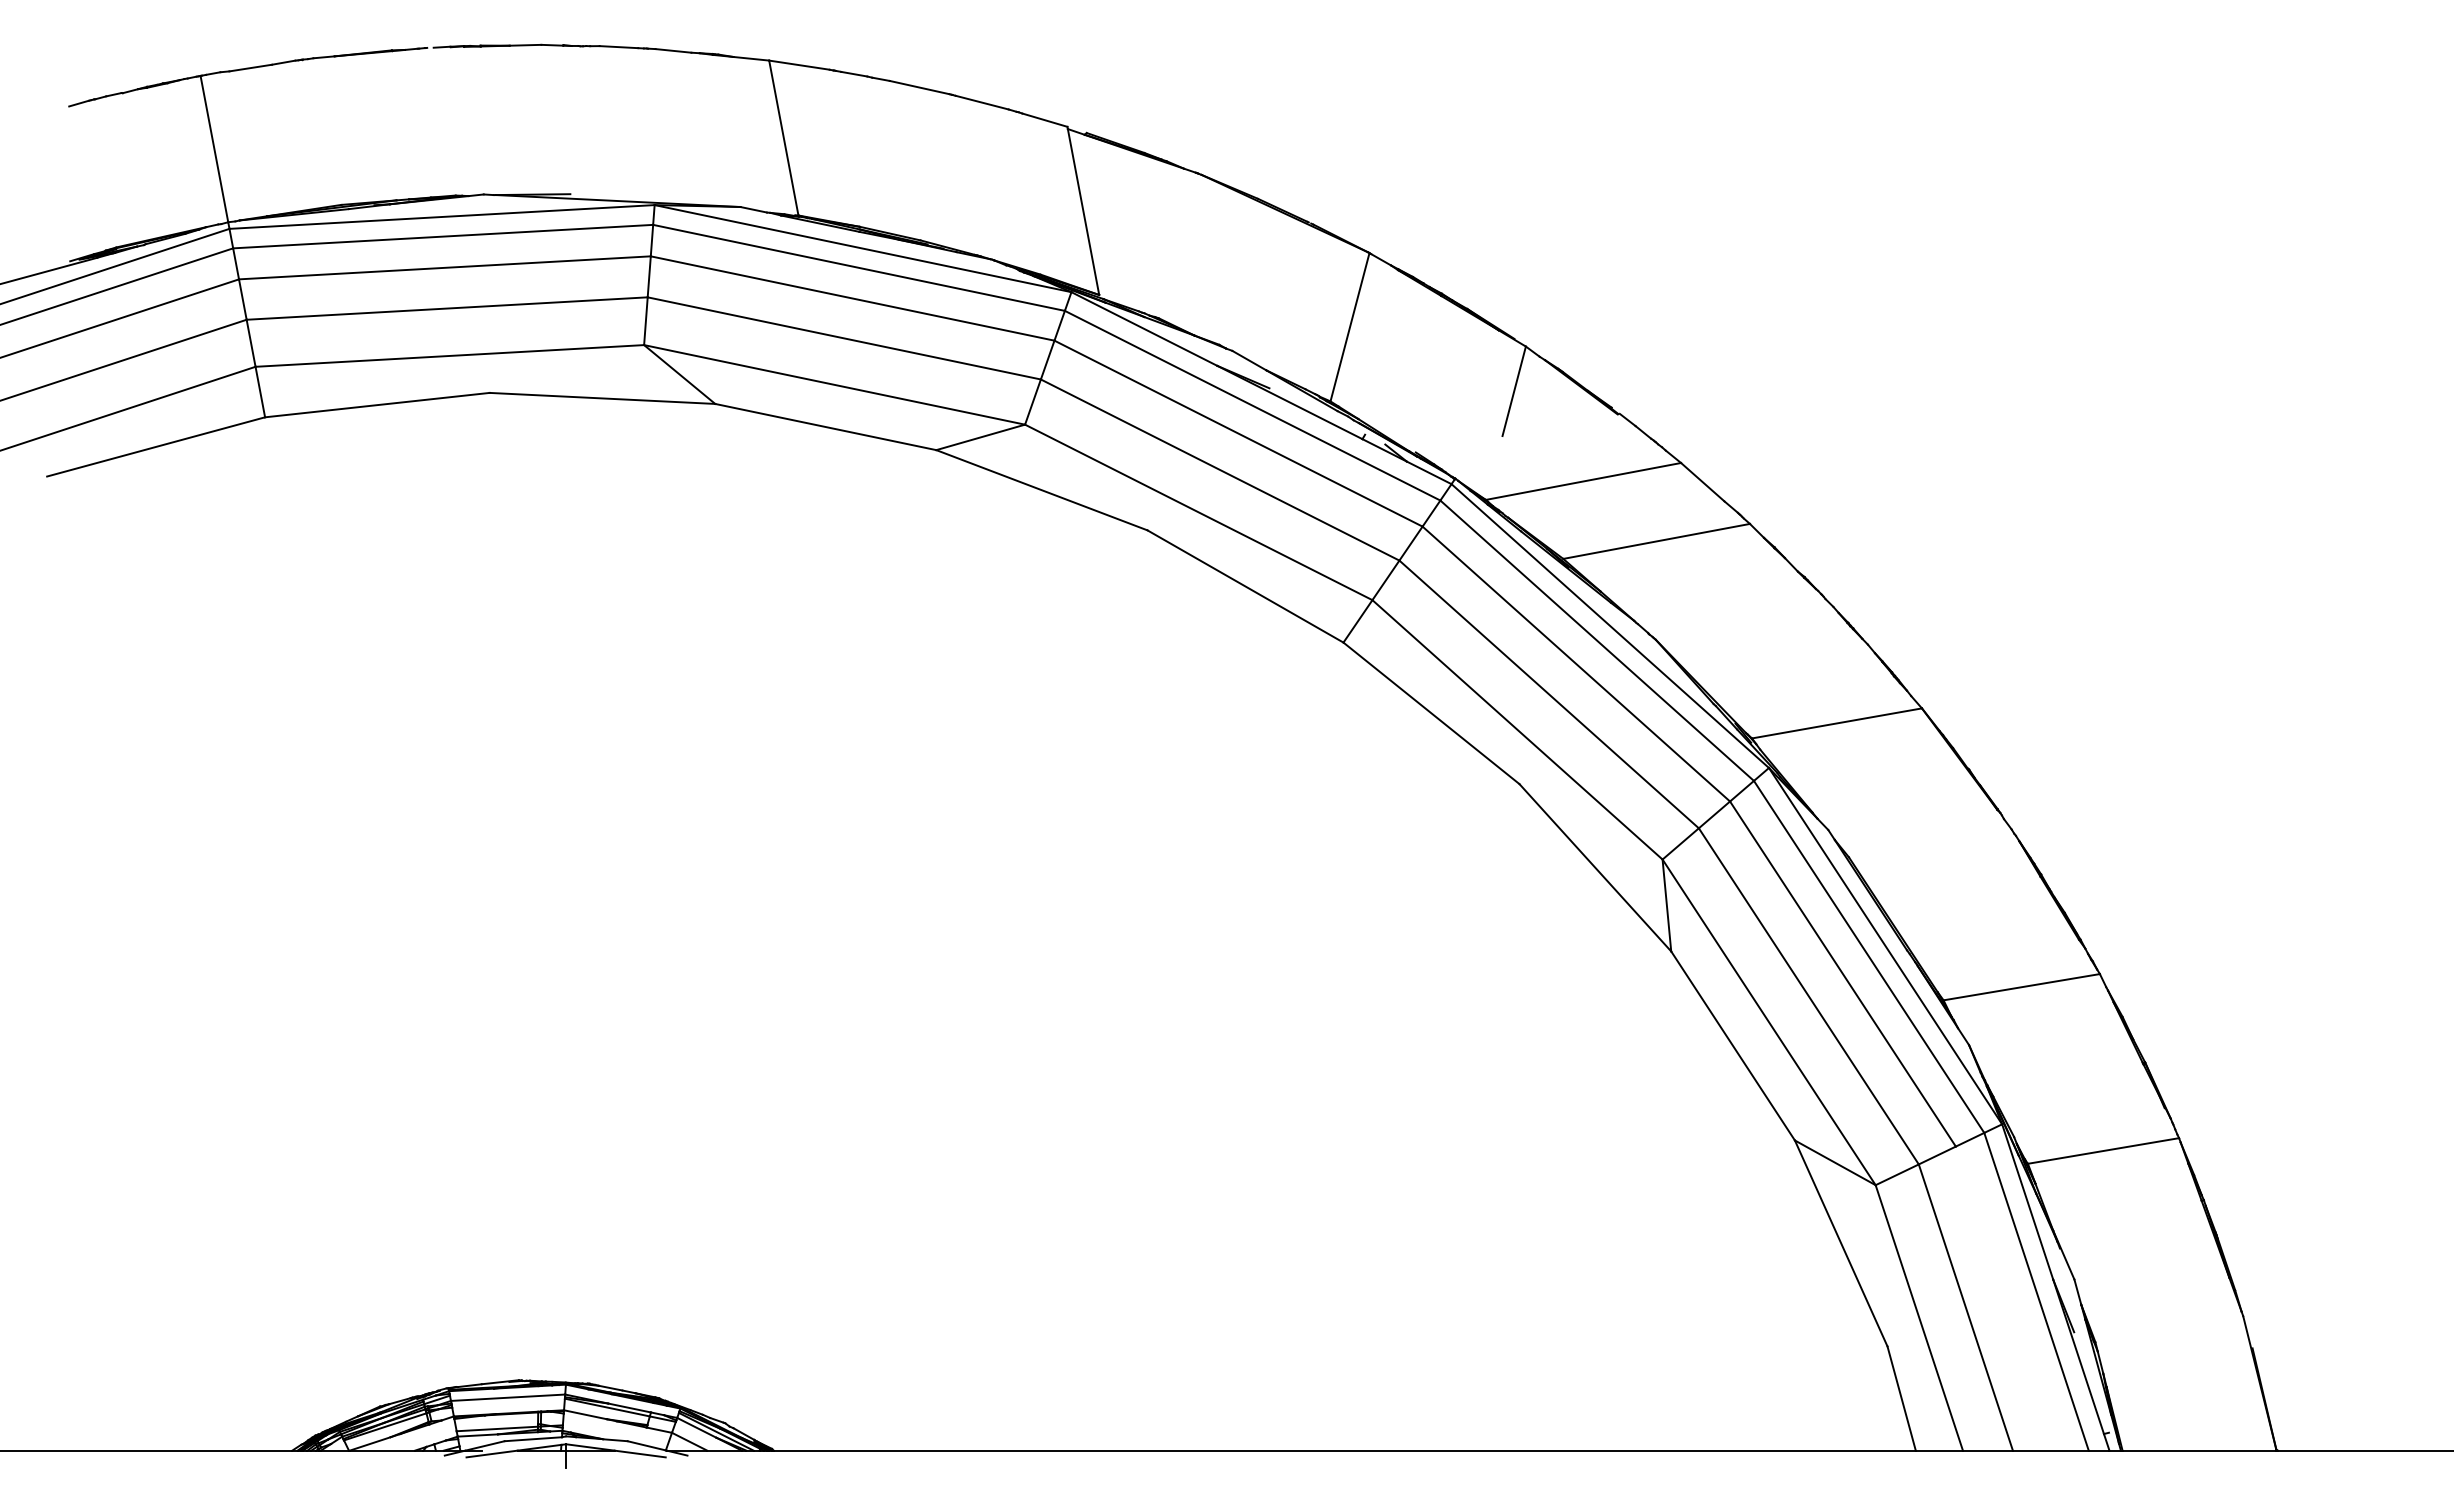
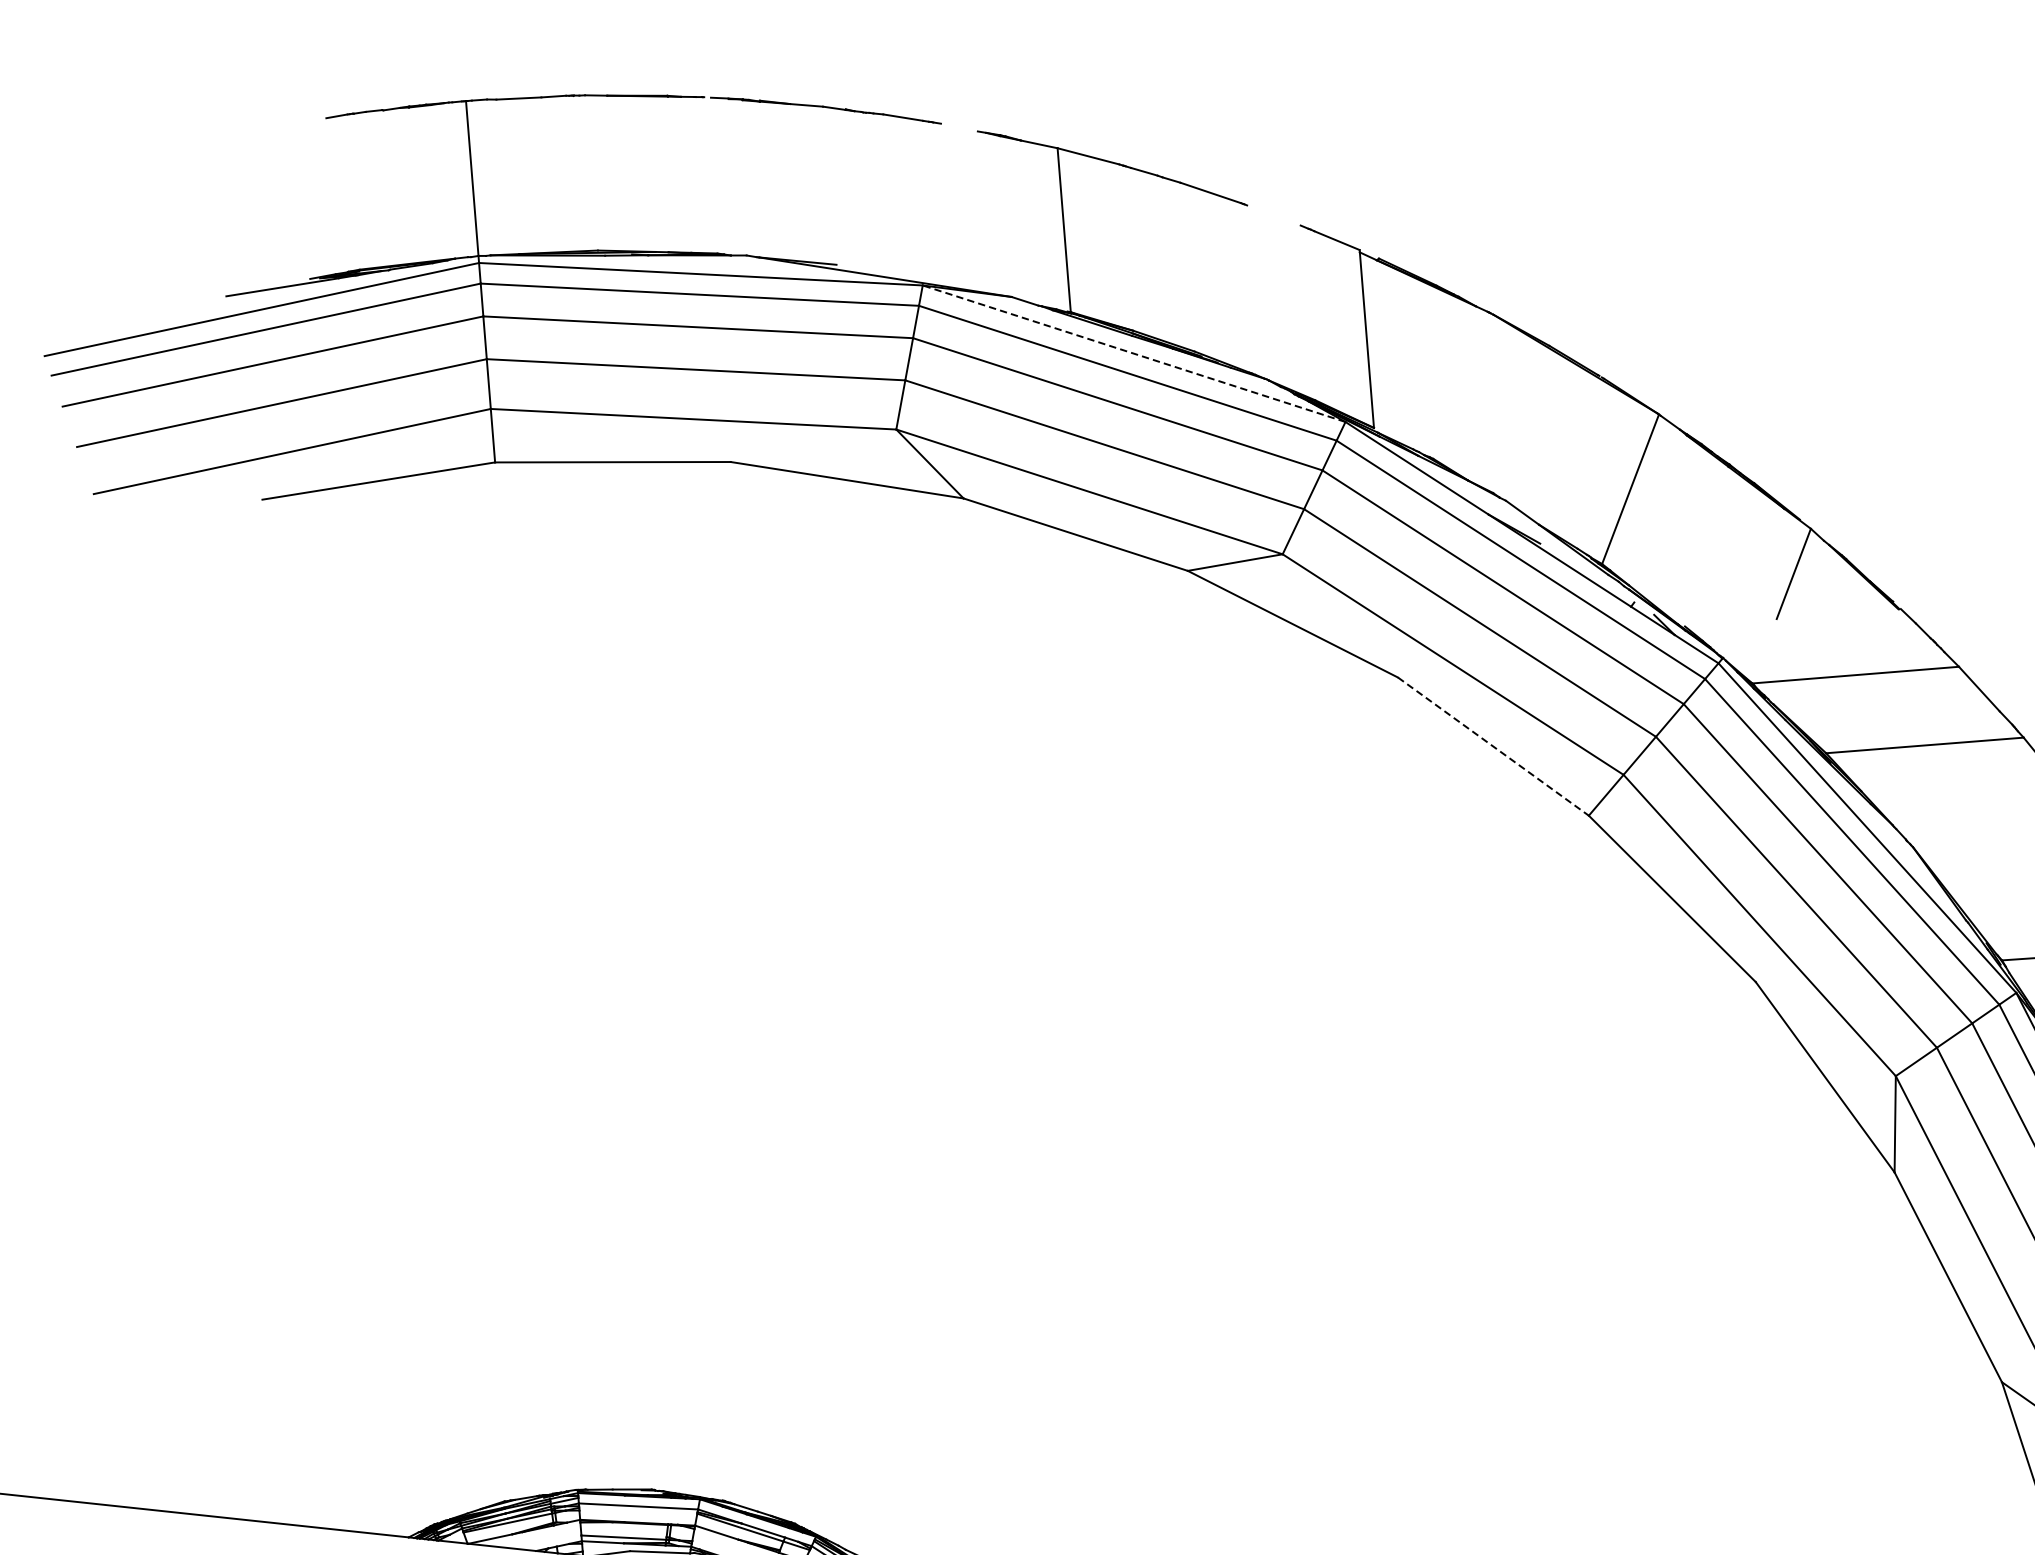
line: (673, 50) -> (959, 127), removed
line: (981, 102) -> (1273, 215), removed
line: (863, 248) -> (1134, 353), solid -> dashed
line: (1245, 586) -> (1493, 746), solid -> dashed

